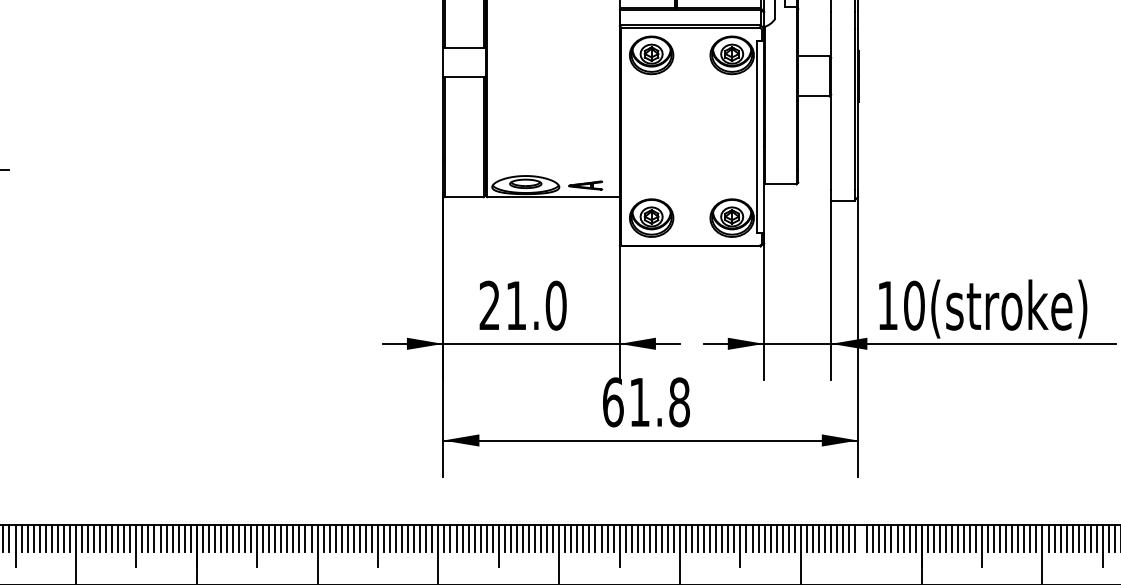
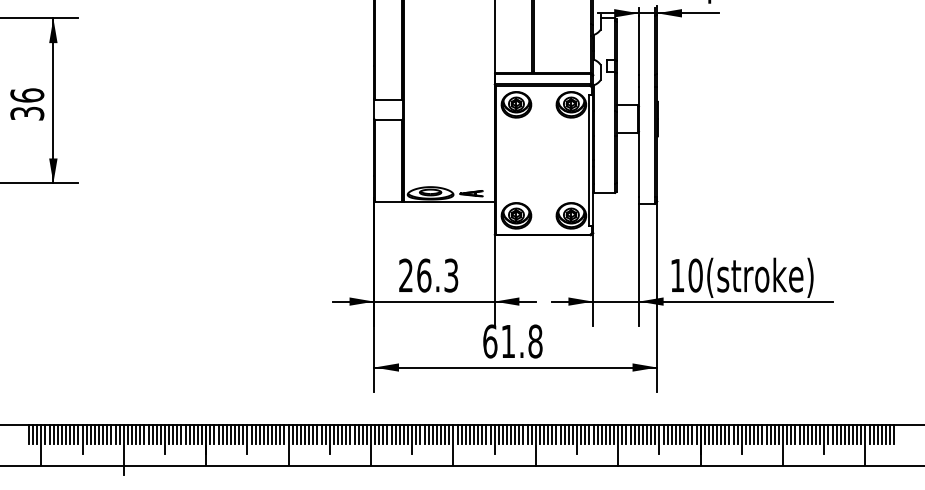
text: (535, 305) -> (437, 275), 21.0 -> 26.3
line: (861, 546) -> (659, 439), added

